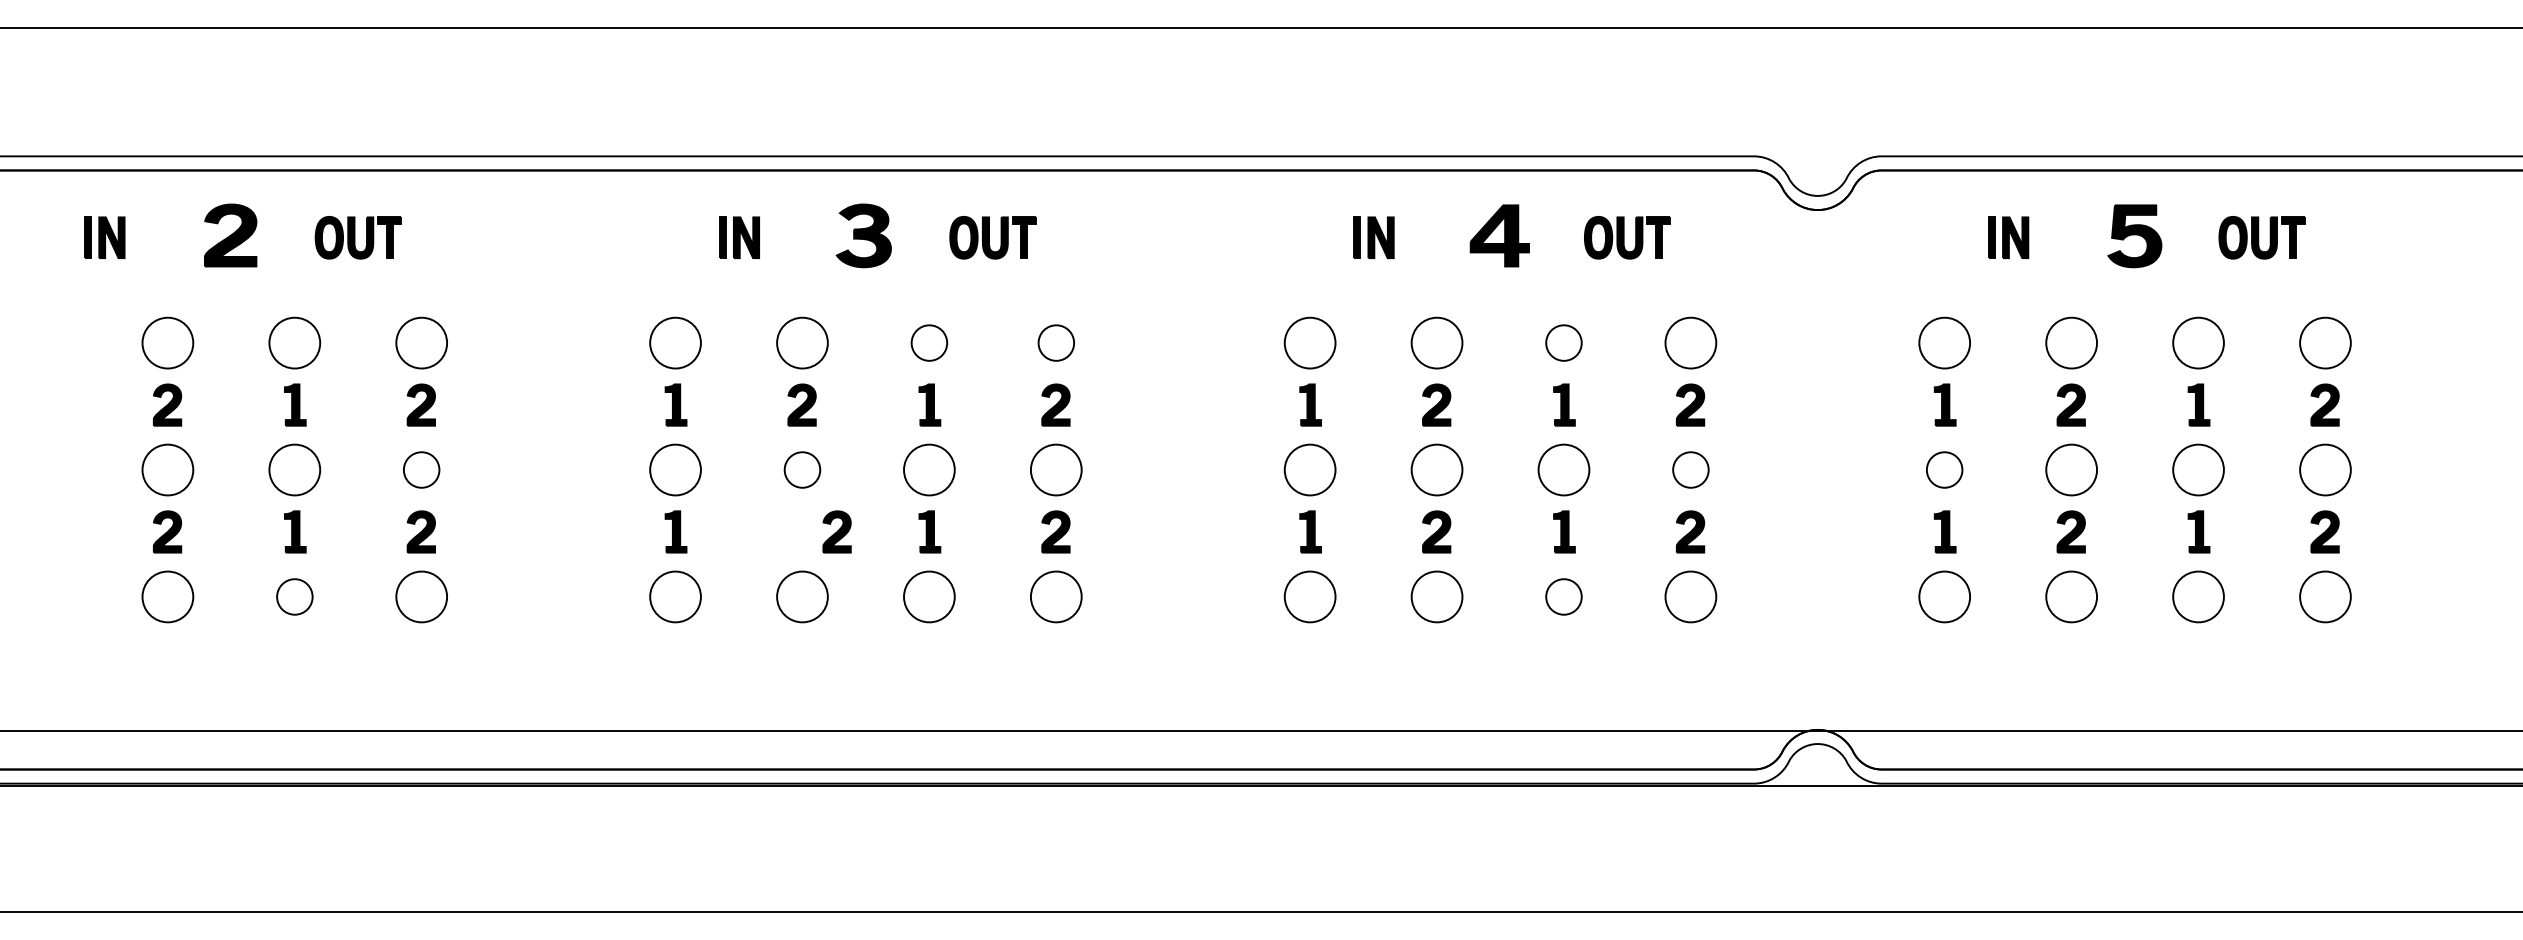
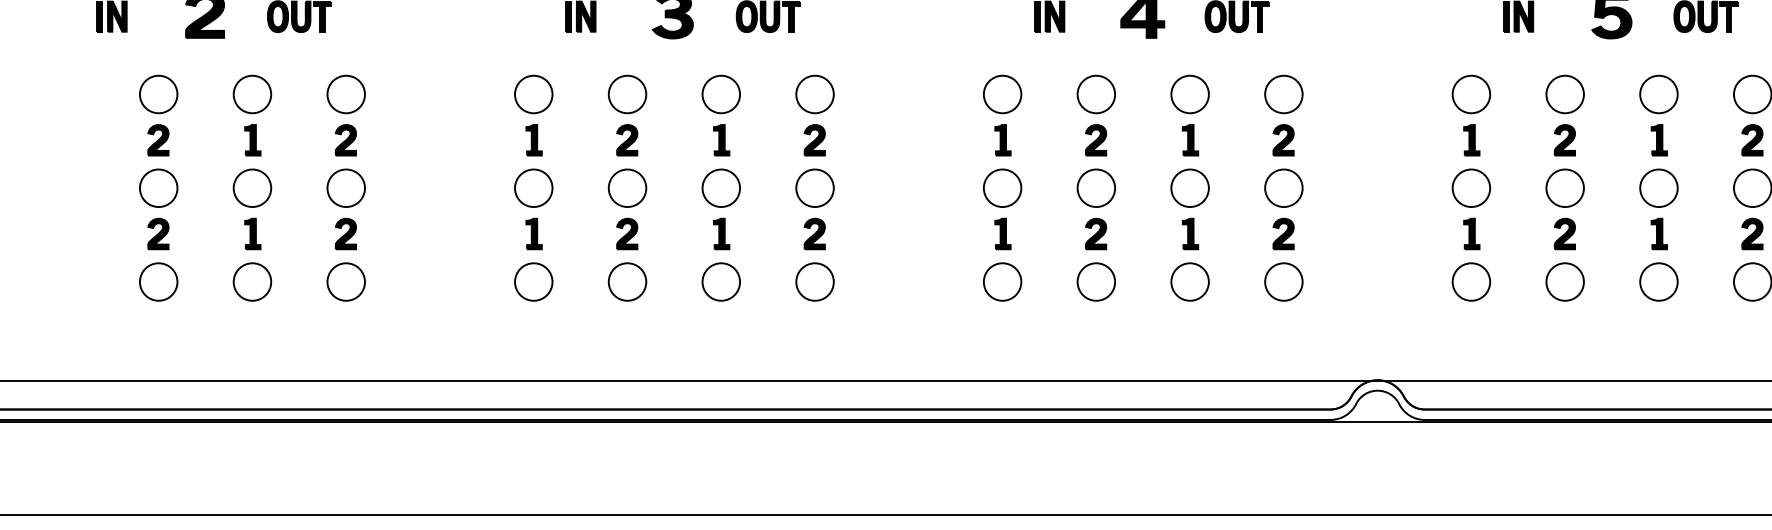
part: (929, 342) -> (721, 94), size x1.43
part: (1056, 342) -> (815, 94), size x1.43
part: (1563, 342) -> (1189, 94), size x1.43
part: (421, 469) -> (346, 187), size x1.43
part: (802, 469) -> (627, 187), size x1.43
part: (1690, 469) -> (1283, 187), size x1.43
part: (1944, 469) -> (1471, 187), size x1.43
part: (836, 531) -> (626, 233), moved
part: (294, 596) -> (252, 281), size x1.43
part: (1563, 596) -> (1189, 281), size x1.43

